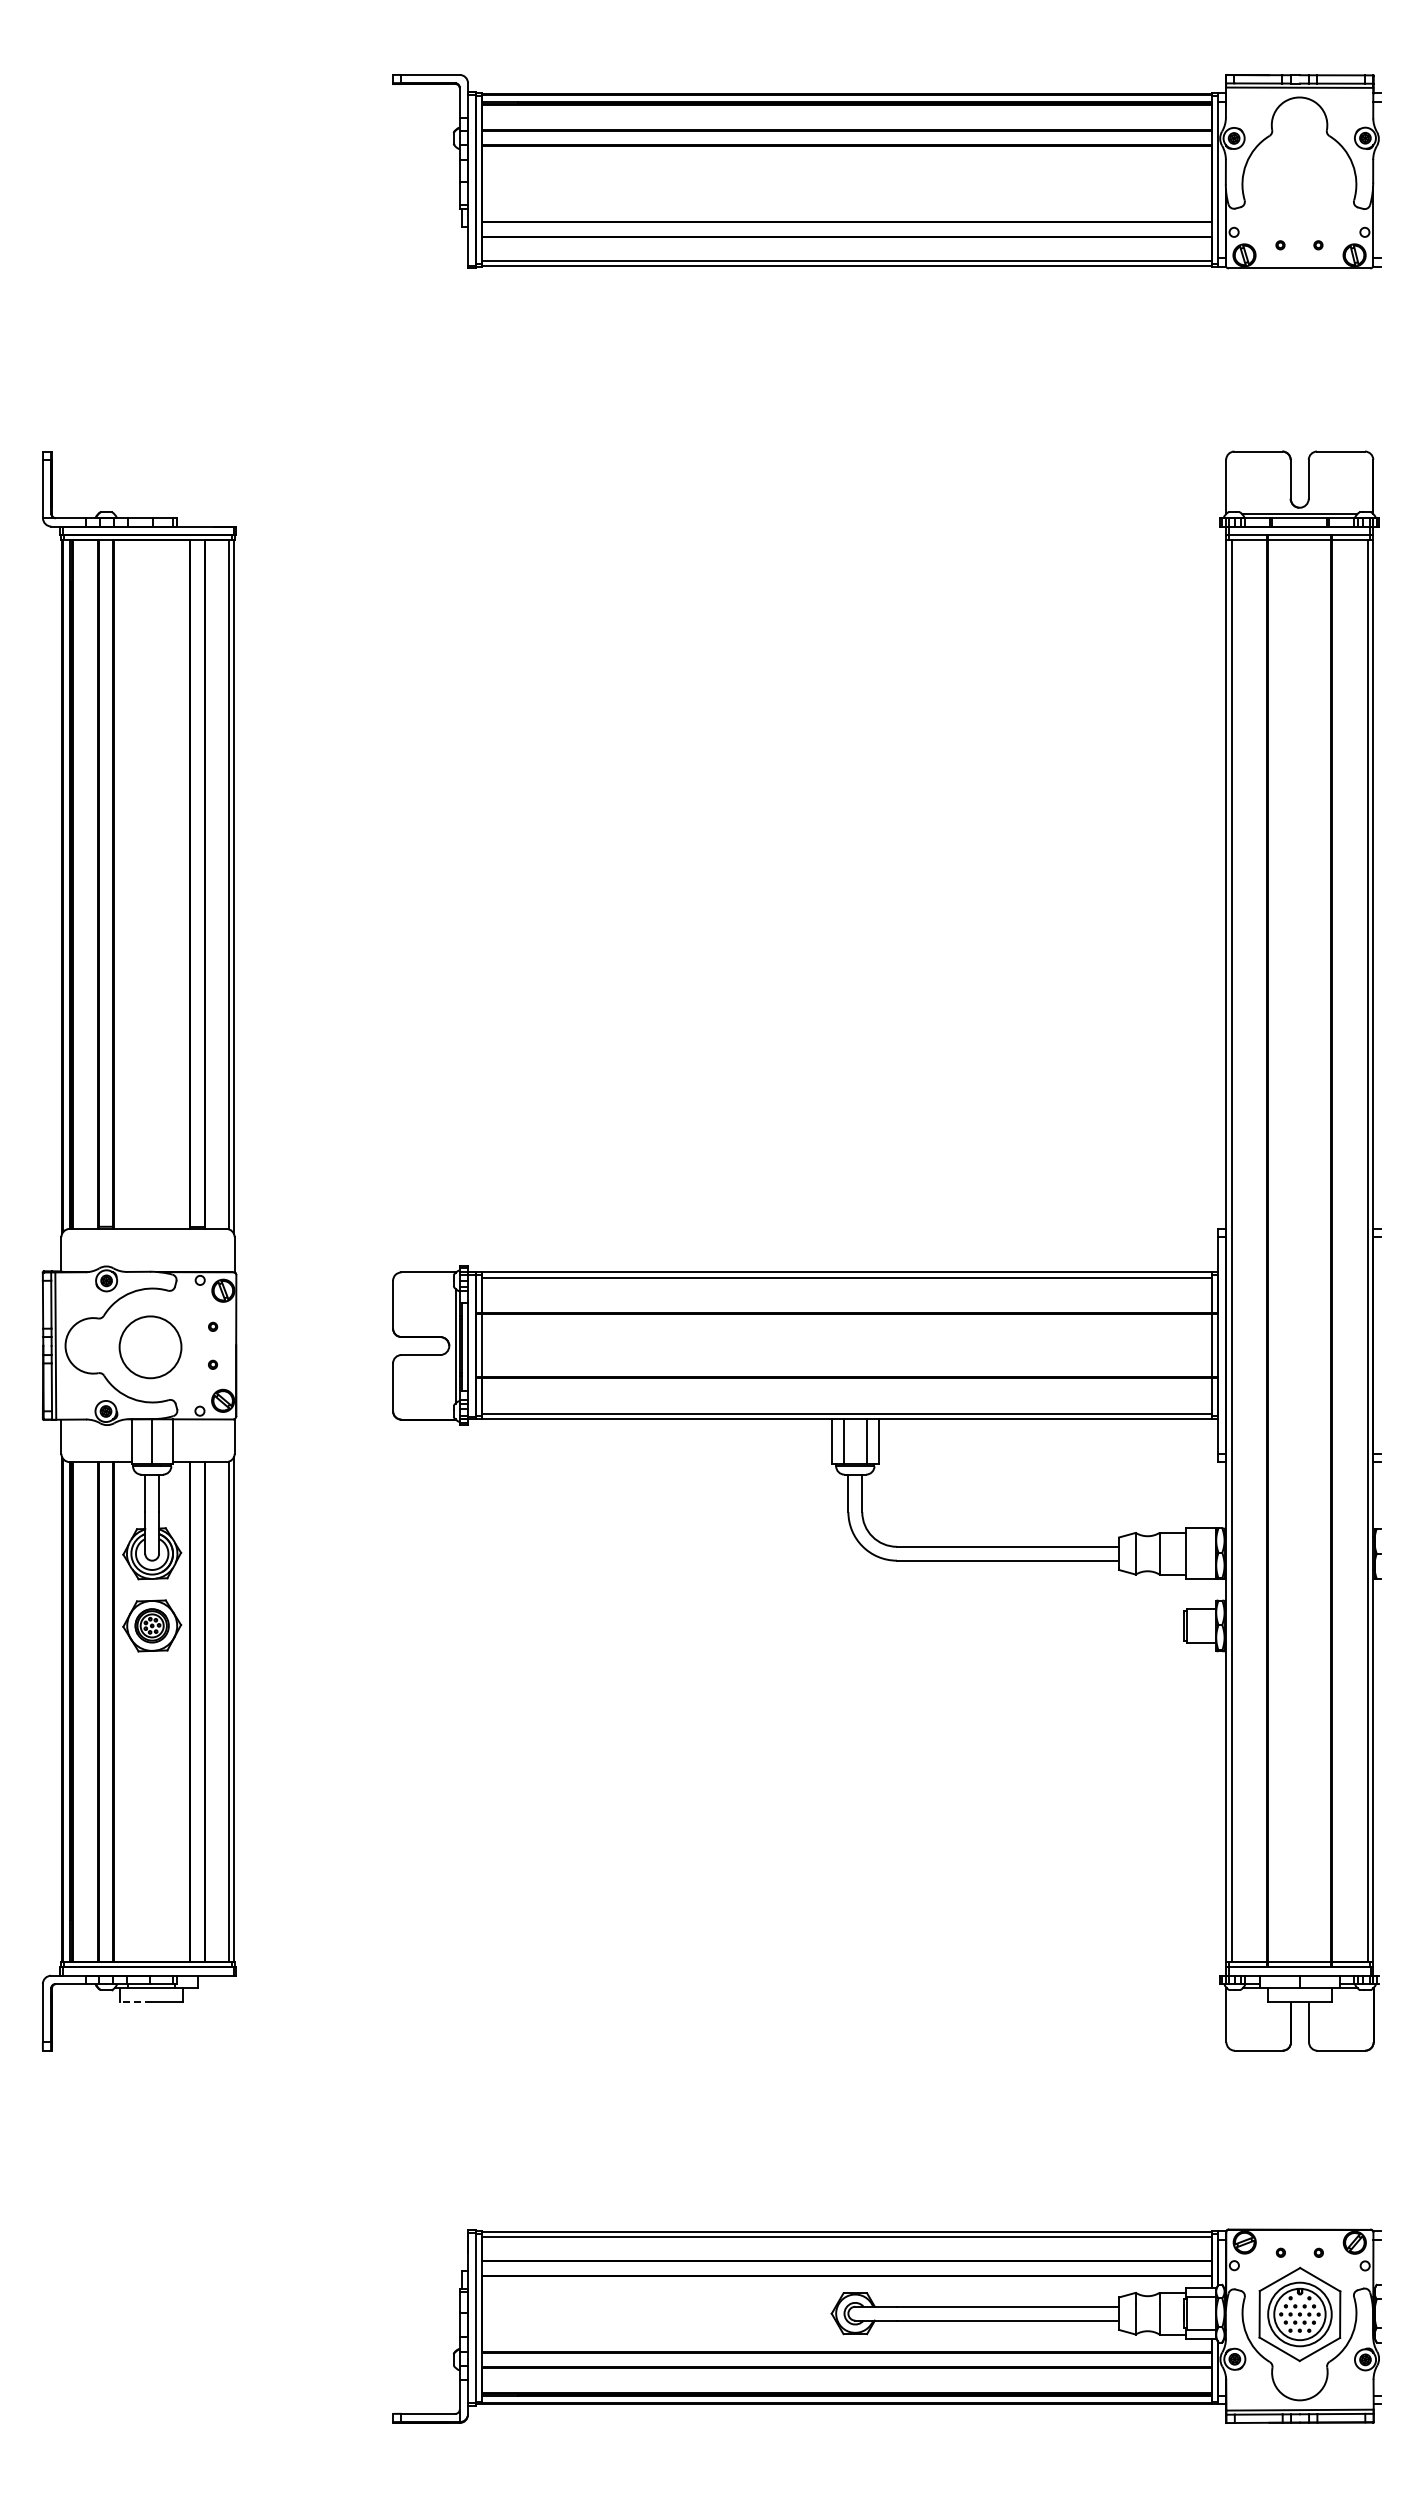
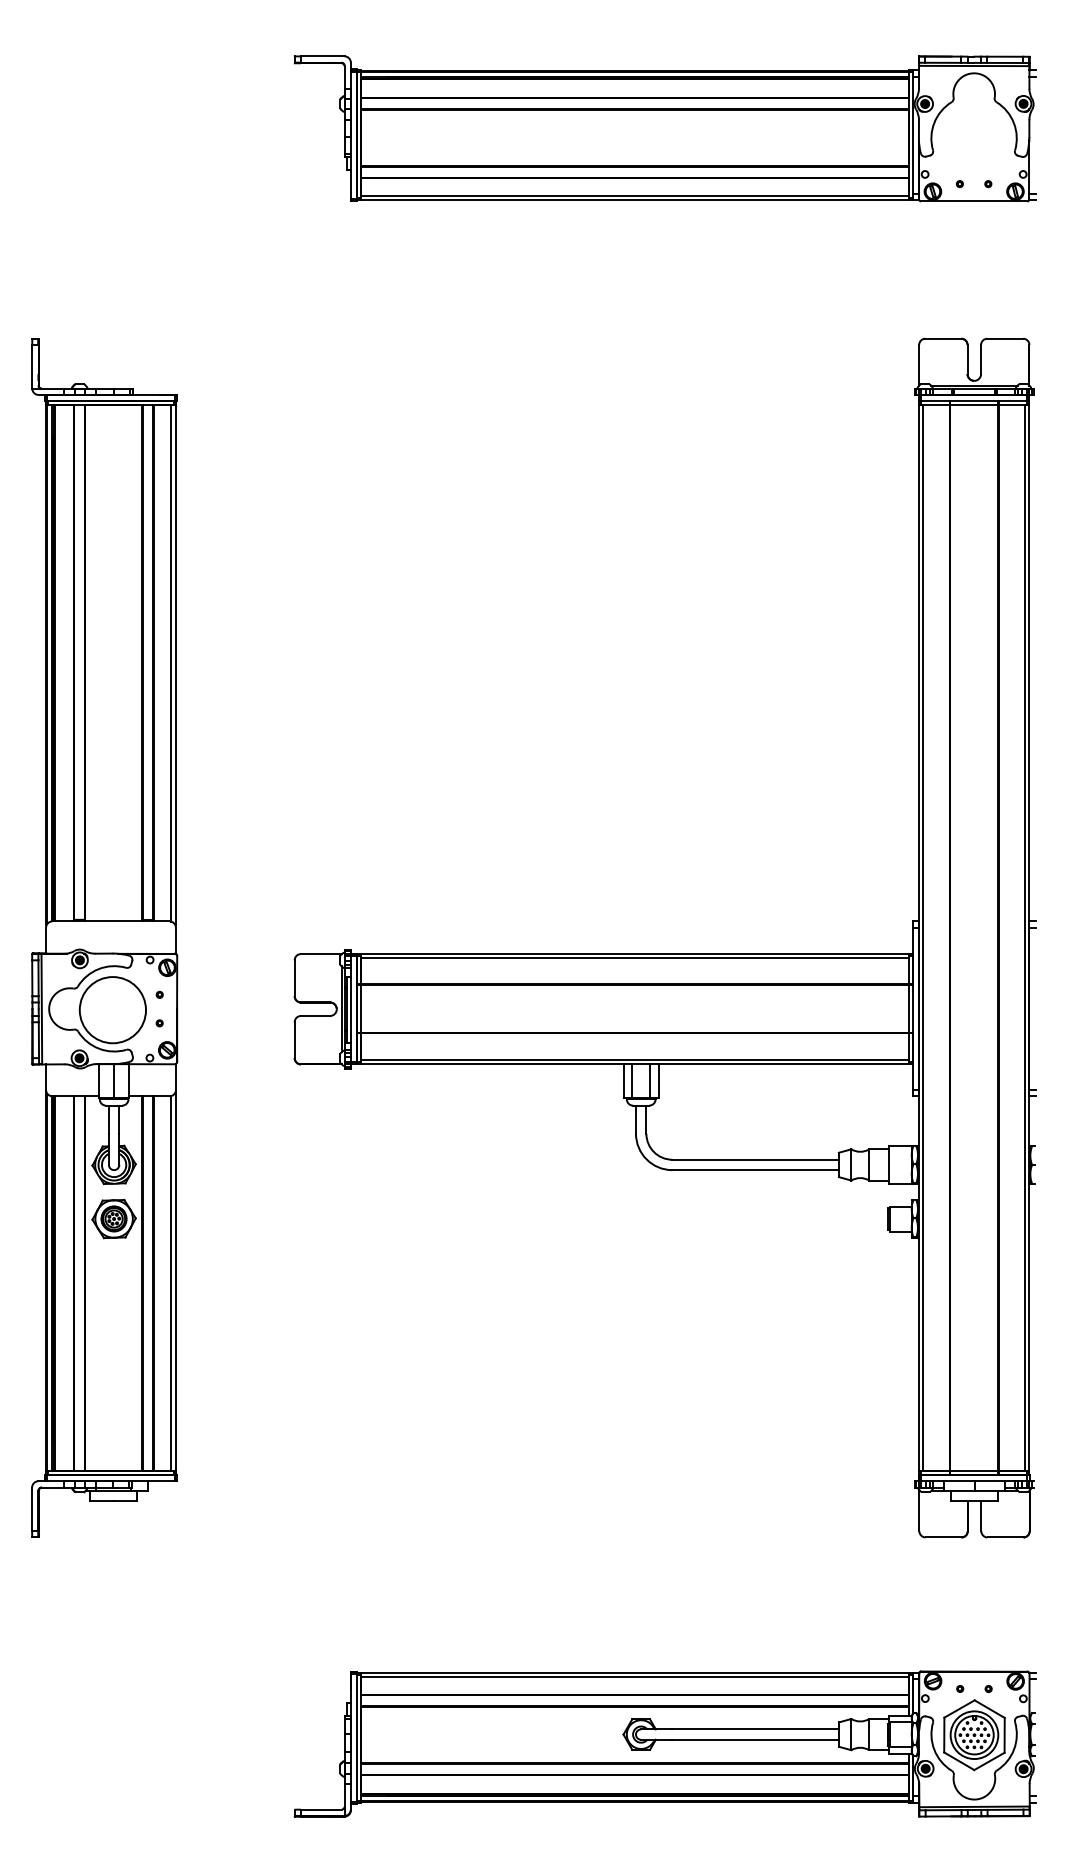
circle: (150, 1347) -> (112, 1010), size x1.43
line: (135, 2002) -> (101, 1501), dashed -> solid

